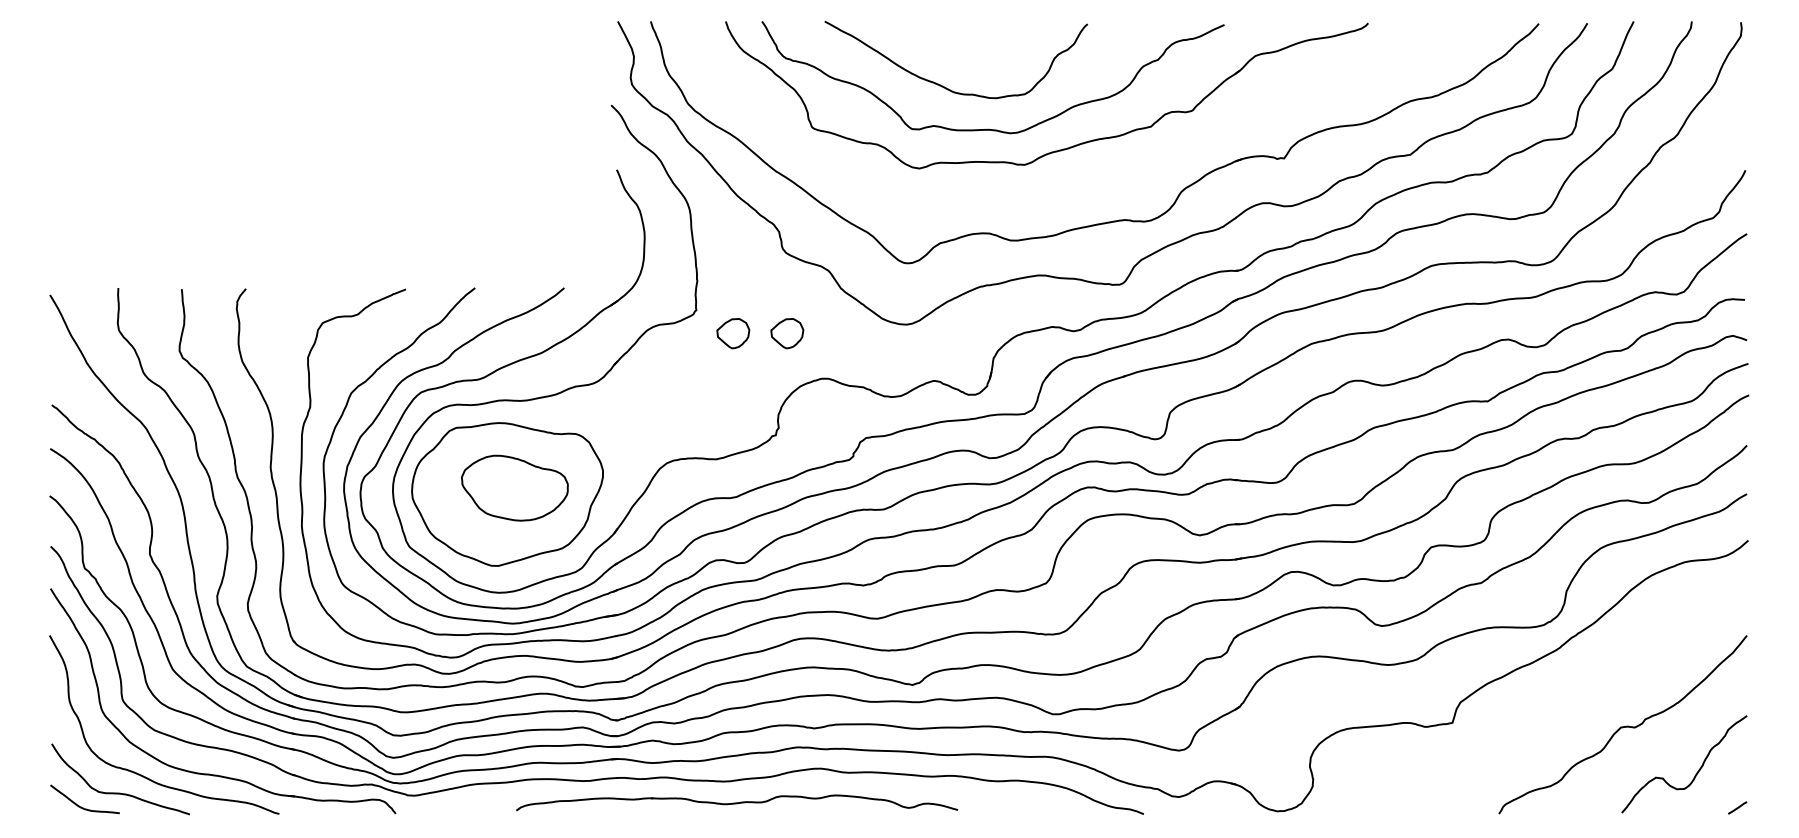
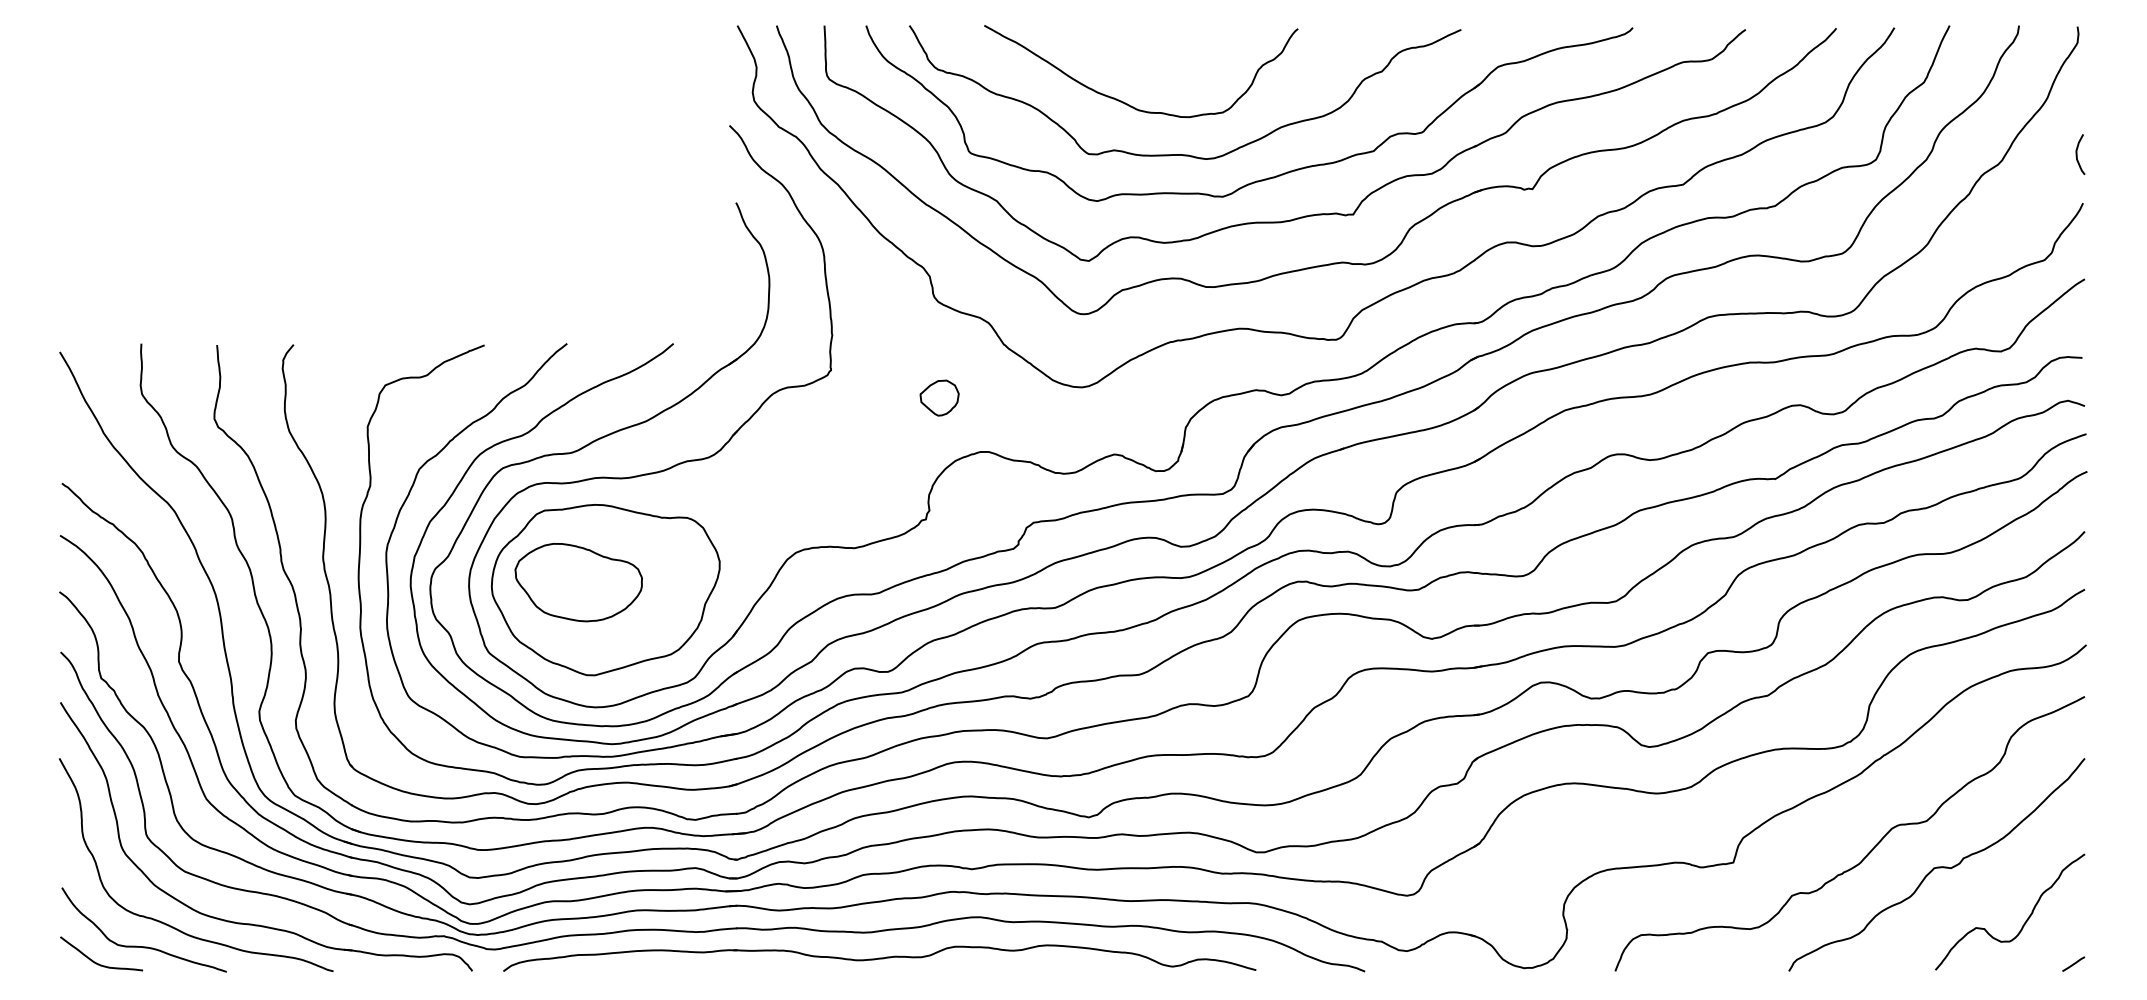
curve: (1741, 130) -> (2078, 155), added
part: (1093, 180) -> (1305, 215), added
part: (733, 333) -> (875, 397), removed
part: (514, 487) -> (578, 581), moved
curve: (1565, 714) -> (1868, 852), added
part: (736, 802) -> (878, 957), size x1.43

